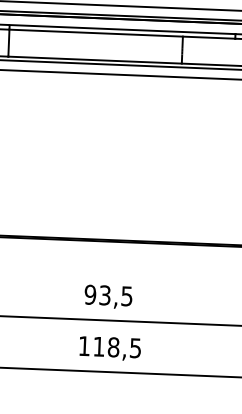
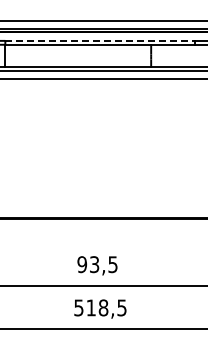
line: (122, 29) -> (100, 40), solid -> dashed
text: (83, 345) -> (78, 307), 118,5 -> 518,5

